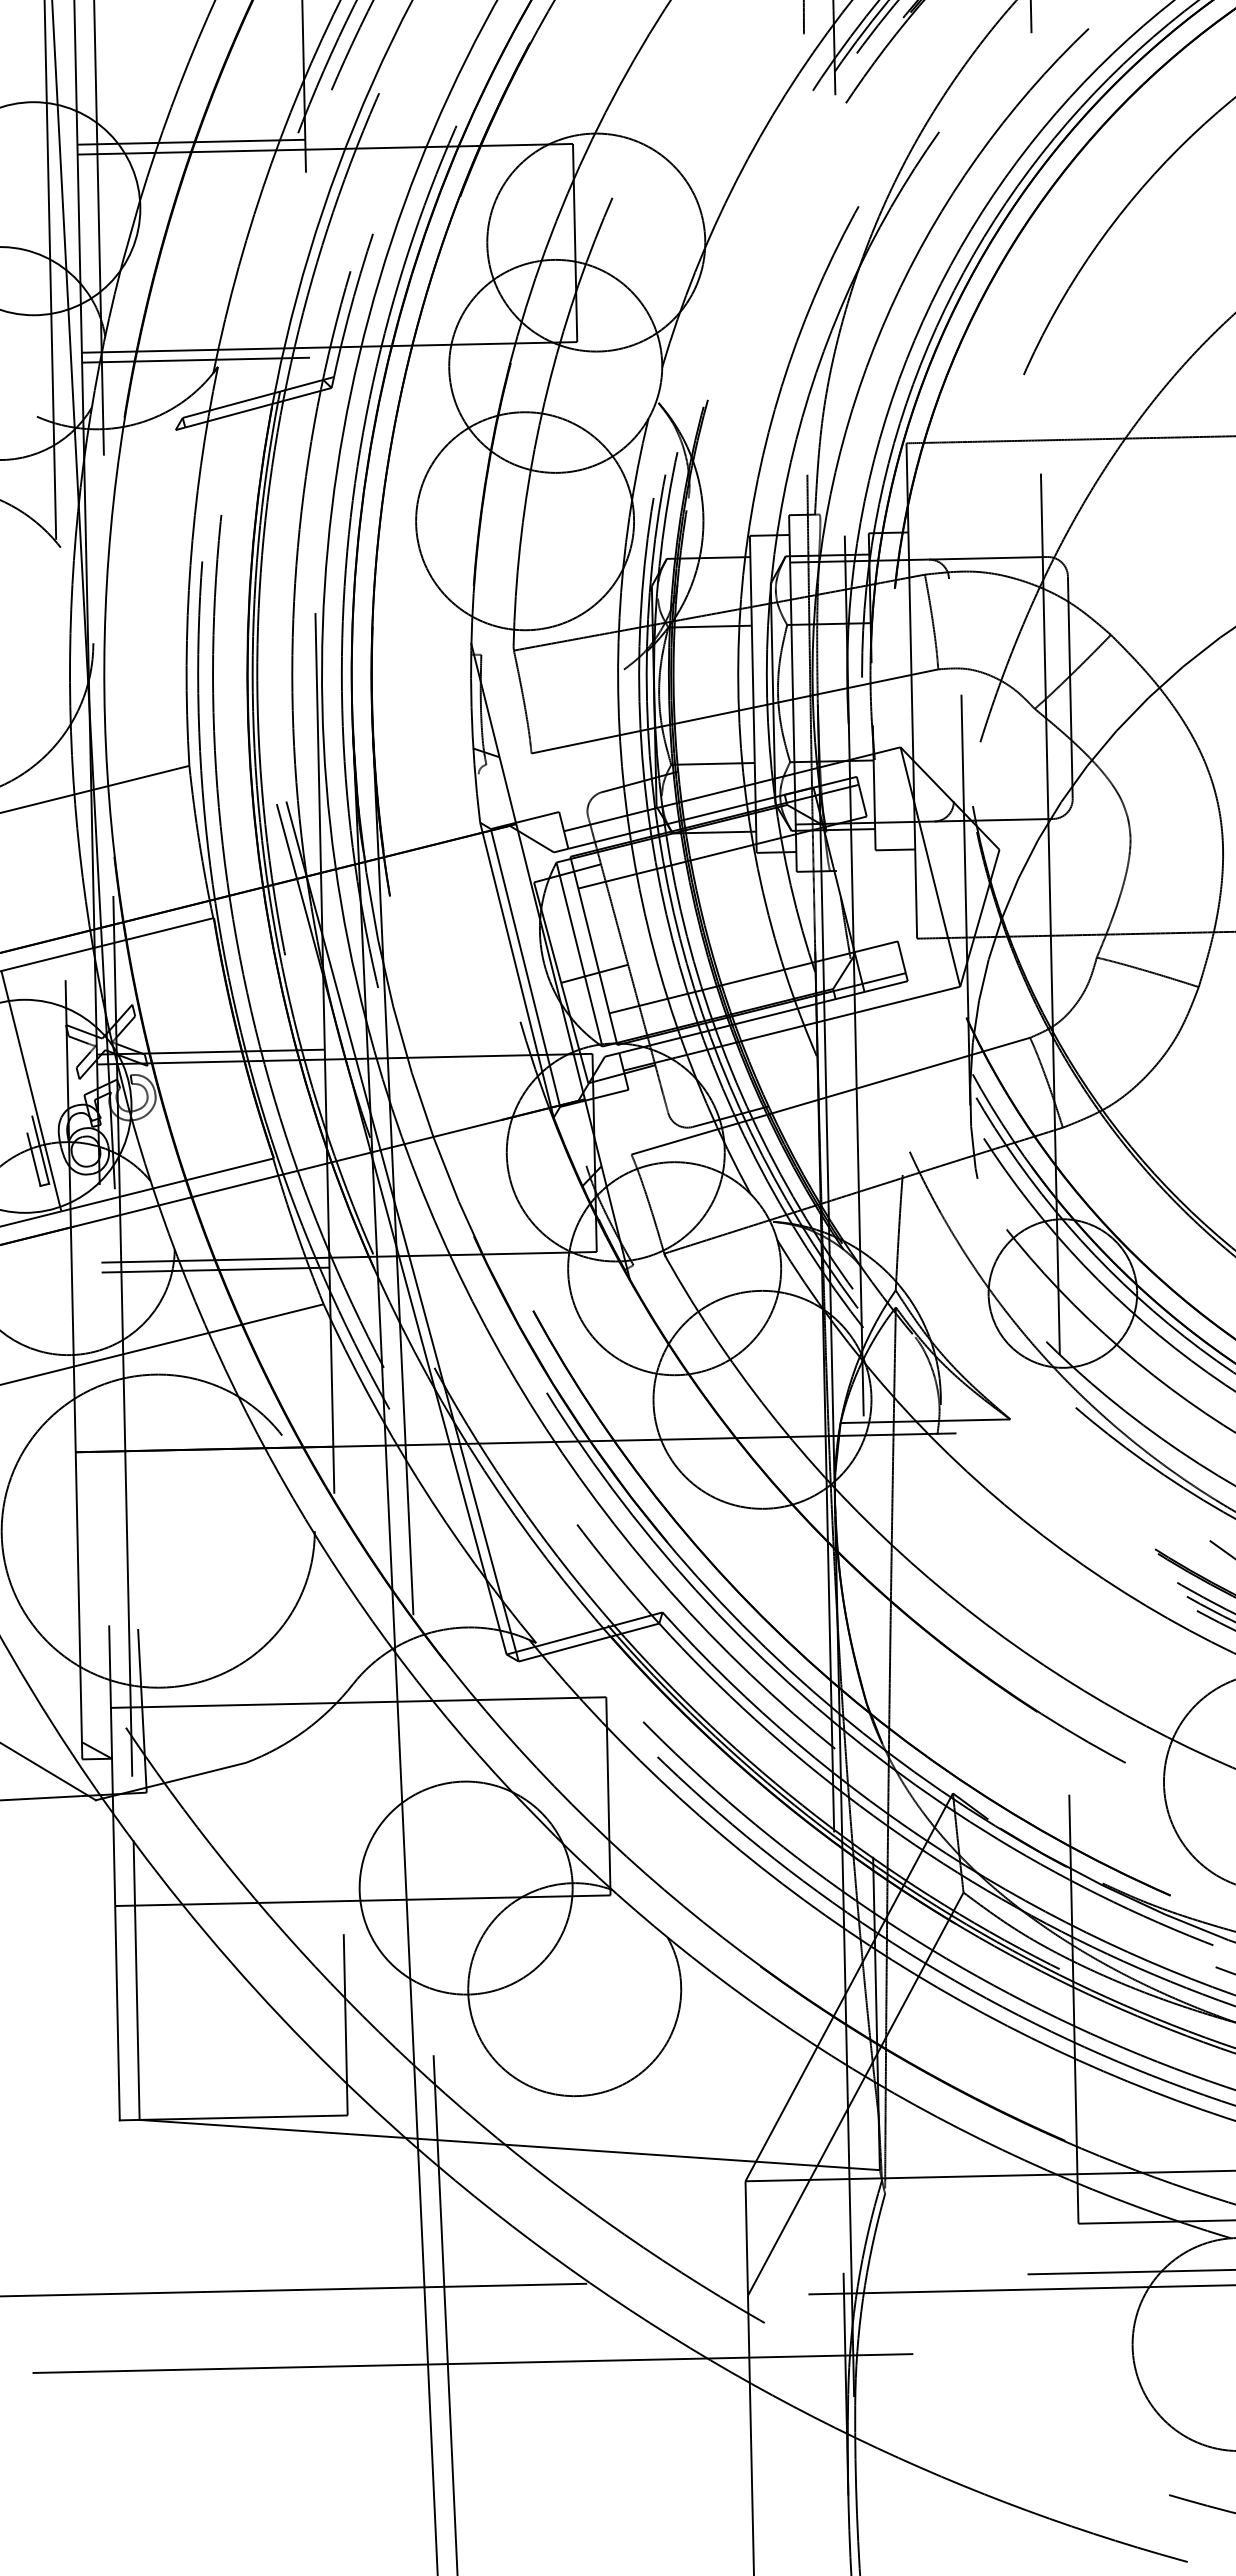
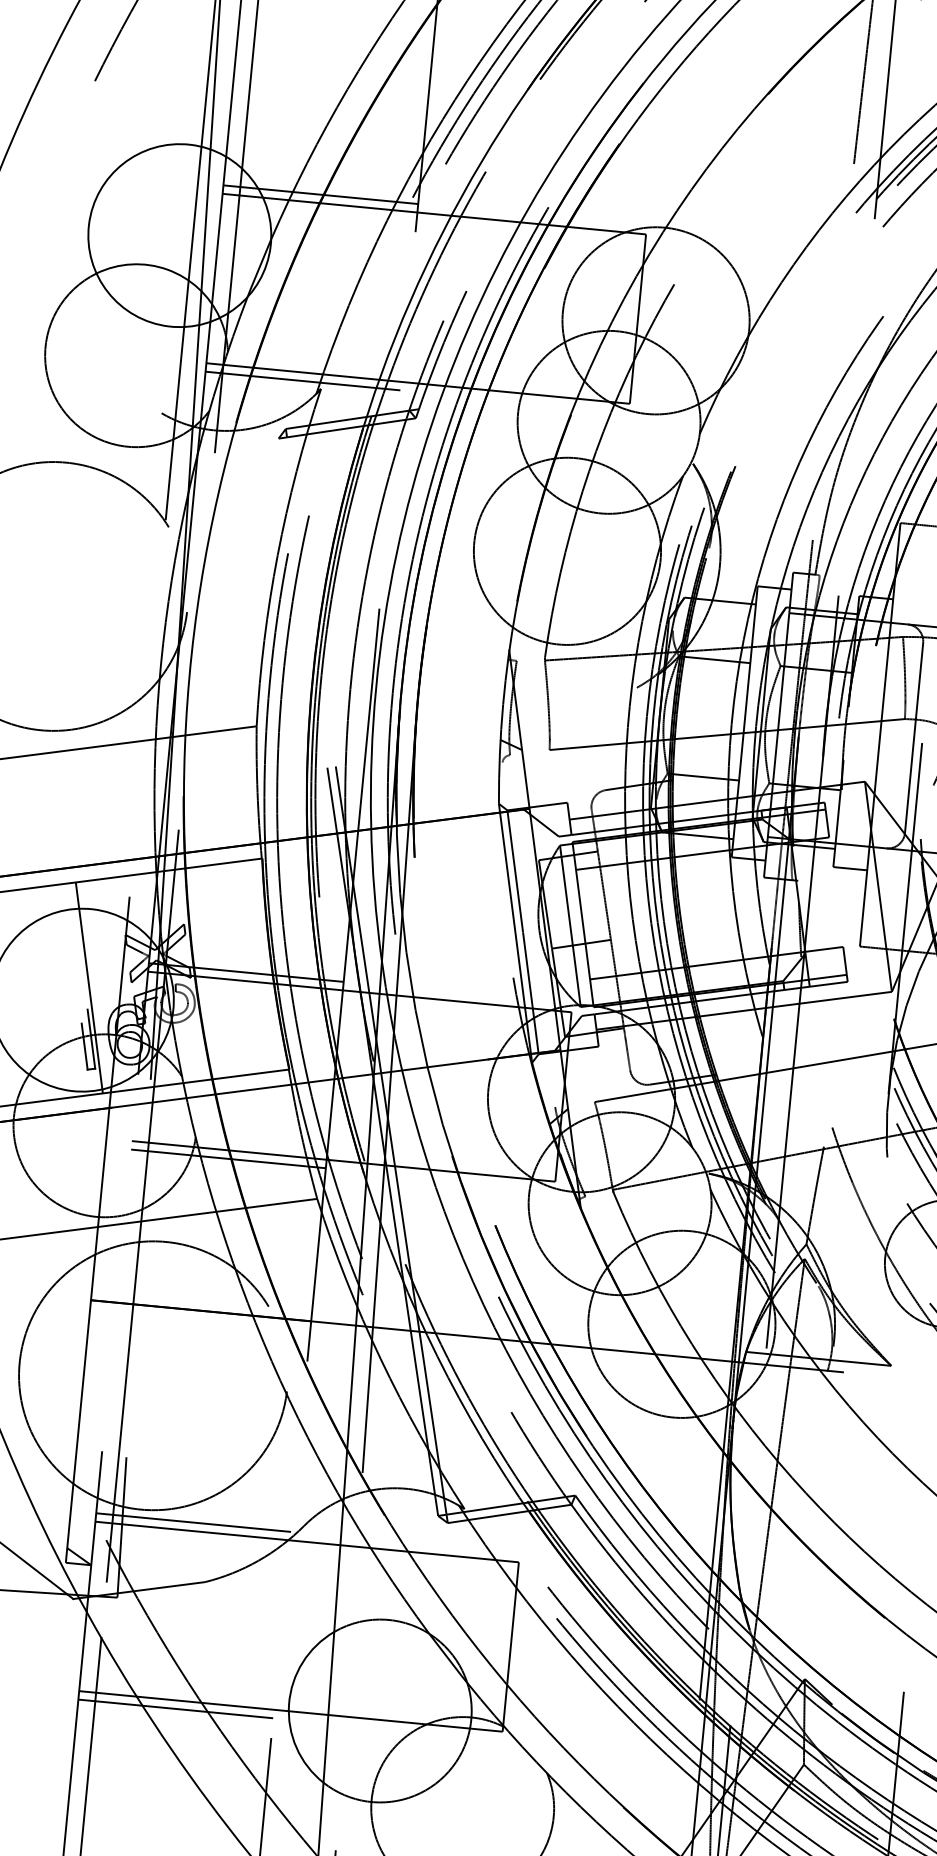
line: (951, 689) -> (914, 737), added
line: (224, 1695) -> (193, 1522), added
line: (229, 1913) -> (175, 1708), added

